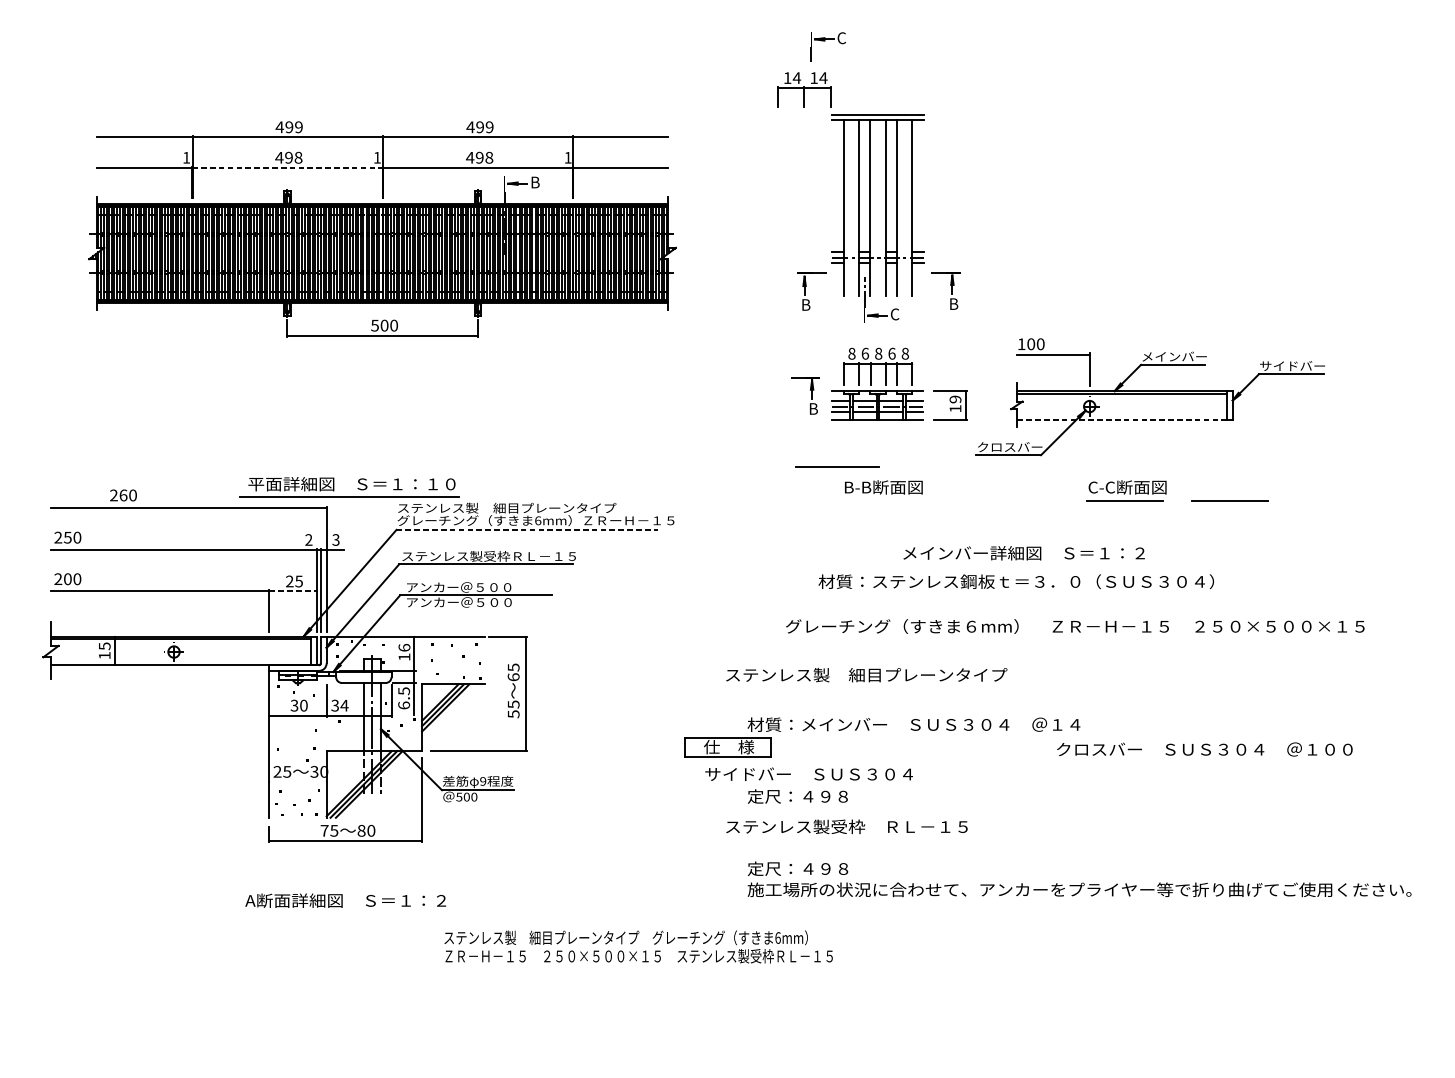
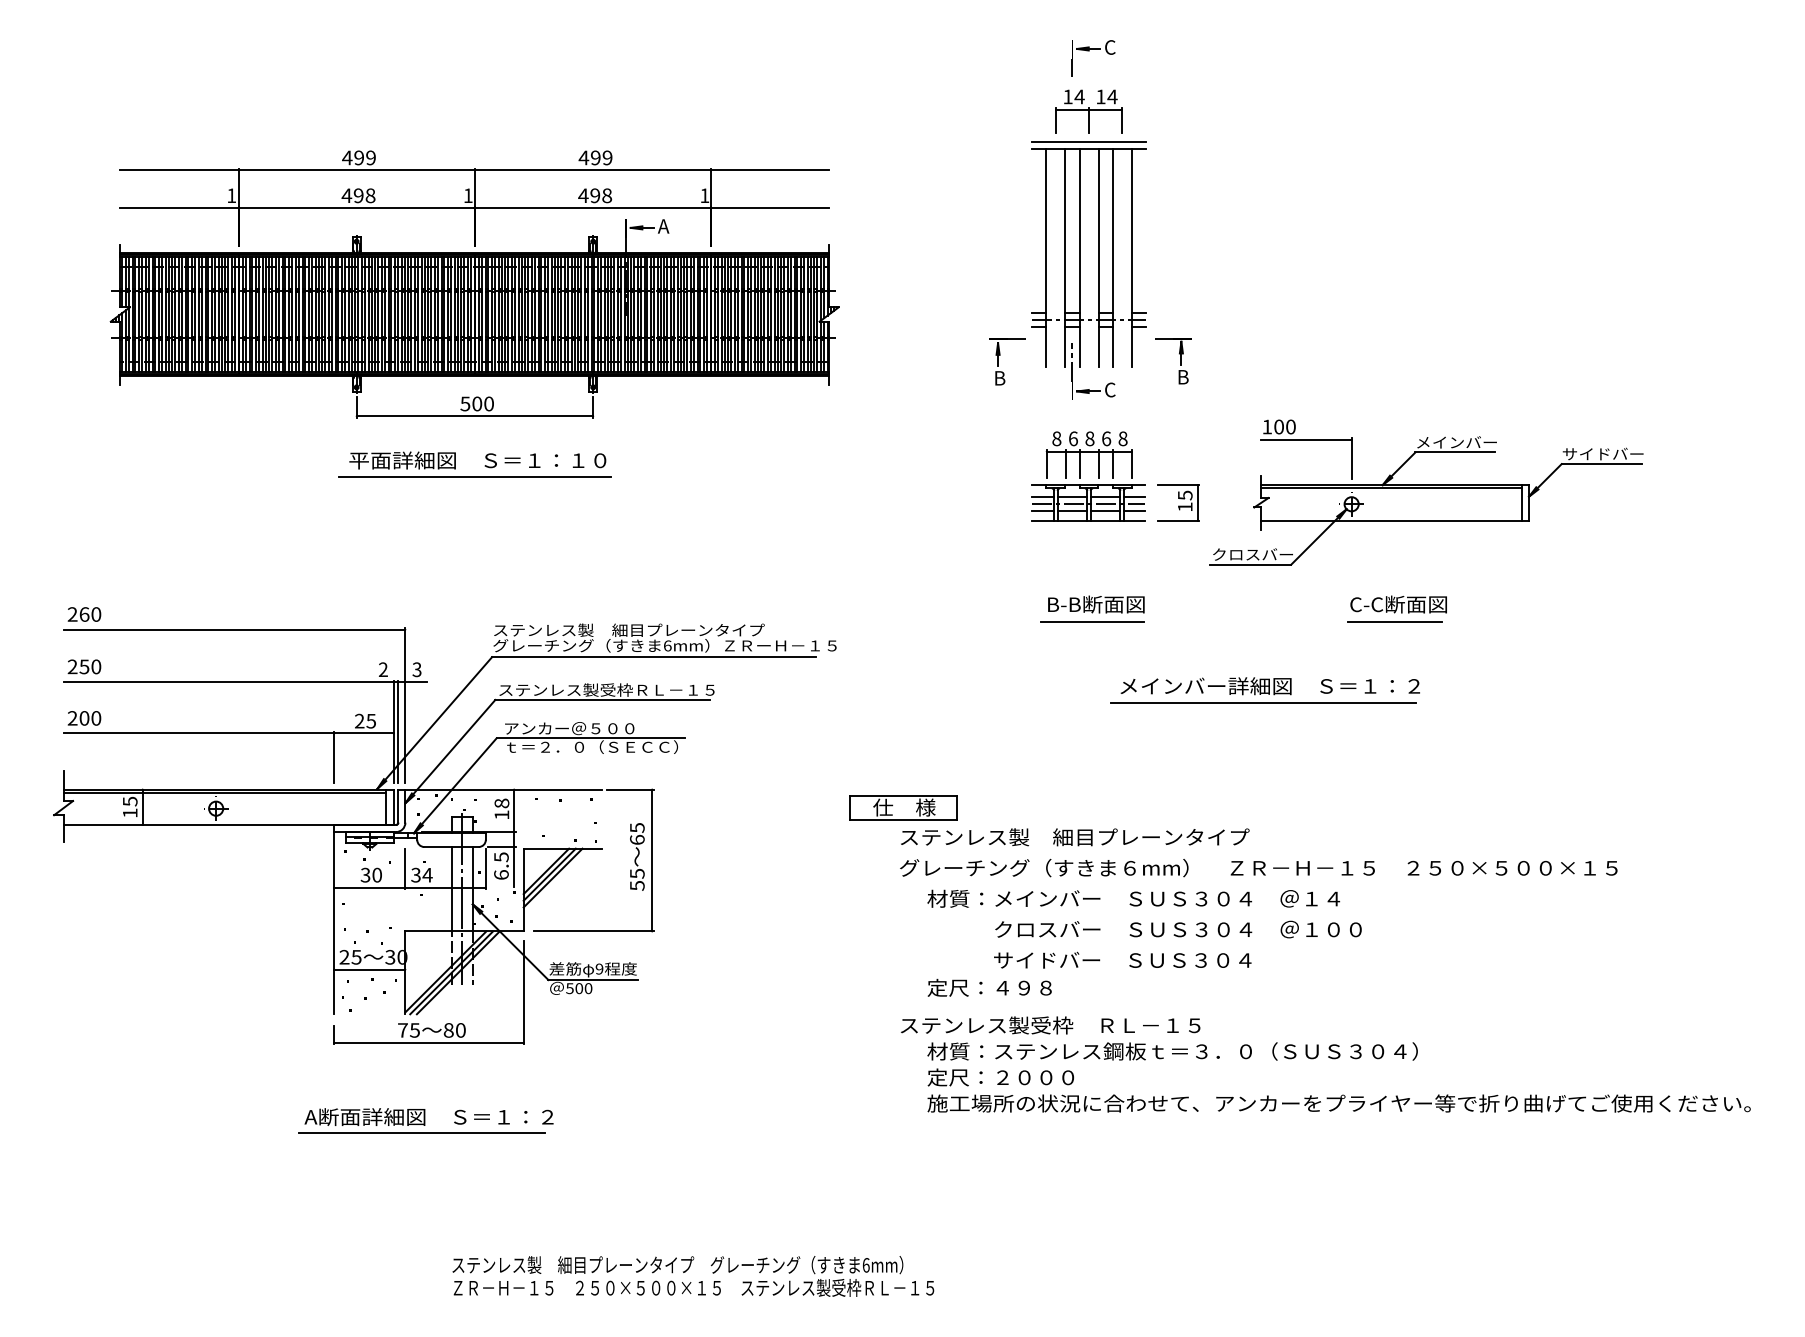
part: (825, 41) -> (1089, 51), moved
part: (804, 89) -> (1088, 111), moved
line: (287, 168) -> (356, 208), dashed -> solid
text: (534, 182) -> (663, 226), B -> A
part: (811, 396) -> (1006, 491), removed
text: (954, 399) -> (1184, 495), 19 -> 15
line: (1121, 419) -> (1391, 520), dashed -> solid
line: (837, 467) -> (1092, 621), moved
part: (357, 488) -> (484, 465), moved
text: (123, 495) -> (84, 614), moved
line: (1229, 501) -> (1525, 621), removed
line: (527, 530) -> (654, 657), dashed -> solid
line: (1018, 567) -> (1263, 703), added
text: (1016, 581) -> (1172, 1051), moved
line: (293, 591) -> (364, 733), dashed -> solid
text: (476, 601) -> (591, 746), アンカー＠５００ -> ｔ＝２．０（ＳＥＣＣ）
text: (1075, 626) -> (1258, 867), moved
text: (404, 647) -> (501, 803), 16 -> 18
part: (728, 747) -> (903, 807), moved
text: (1204, 749) -> (1178, 929), moved
text: (808, 773) -> (1122, 959), moved
line: (297, 781) -> (369, 969), added
text: (834, 868) -> (1035, 1077), 定尺：４９８ -> 定尺：２０００
line: (339, 913) -> (421, 1133), added
text: (638, 947) -> (693, 1276), moved

